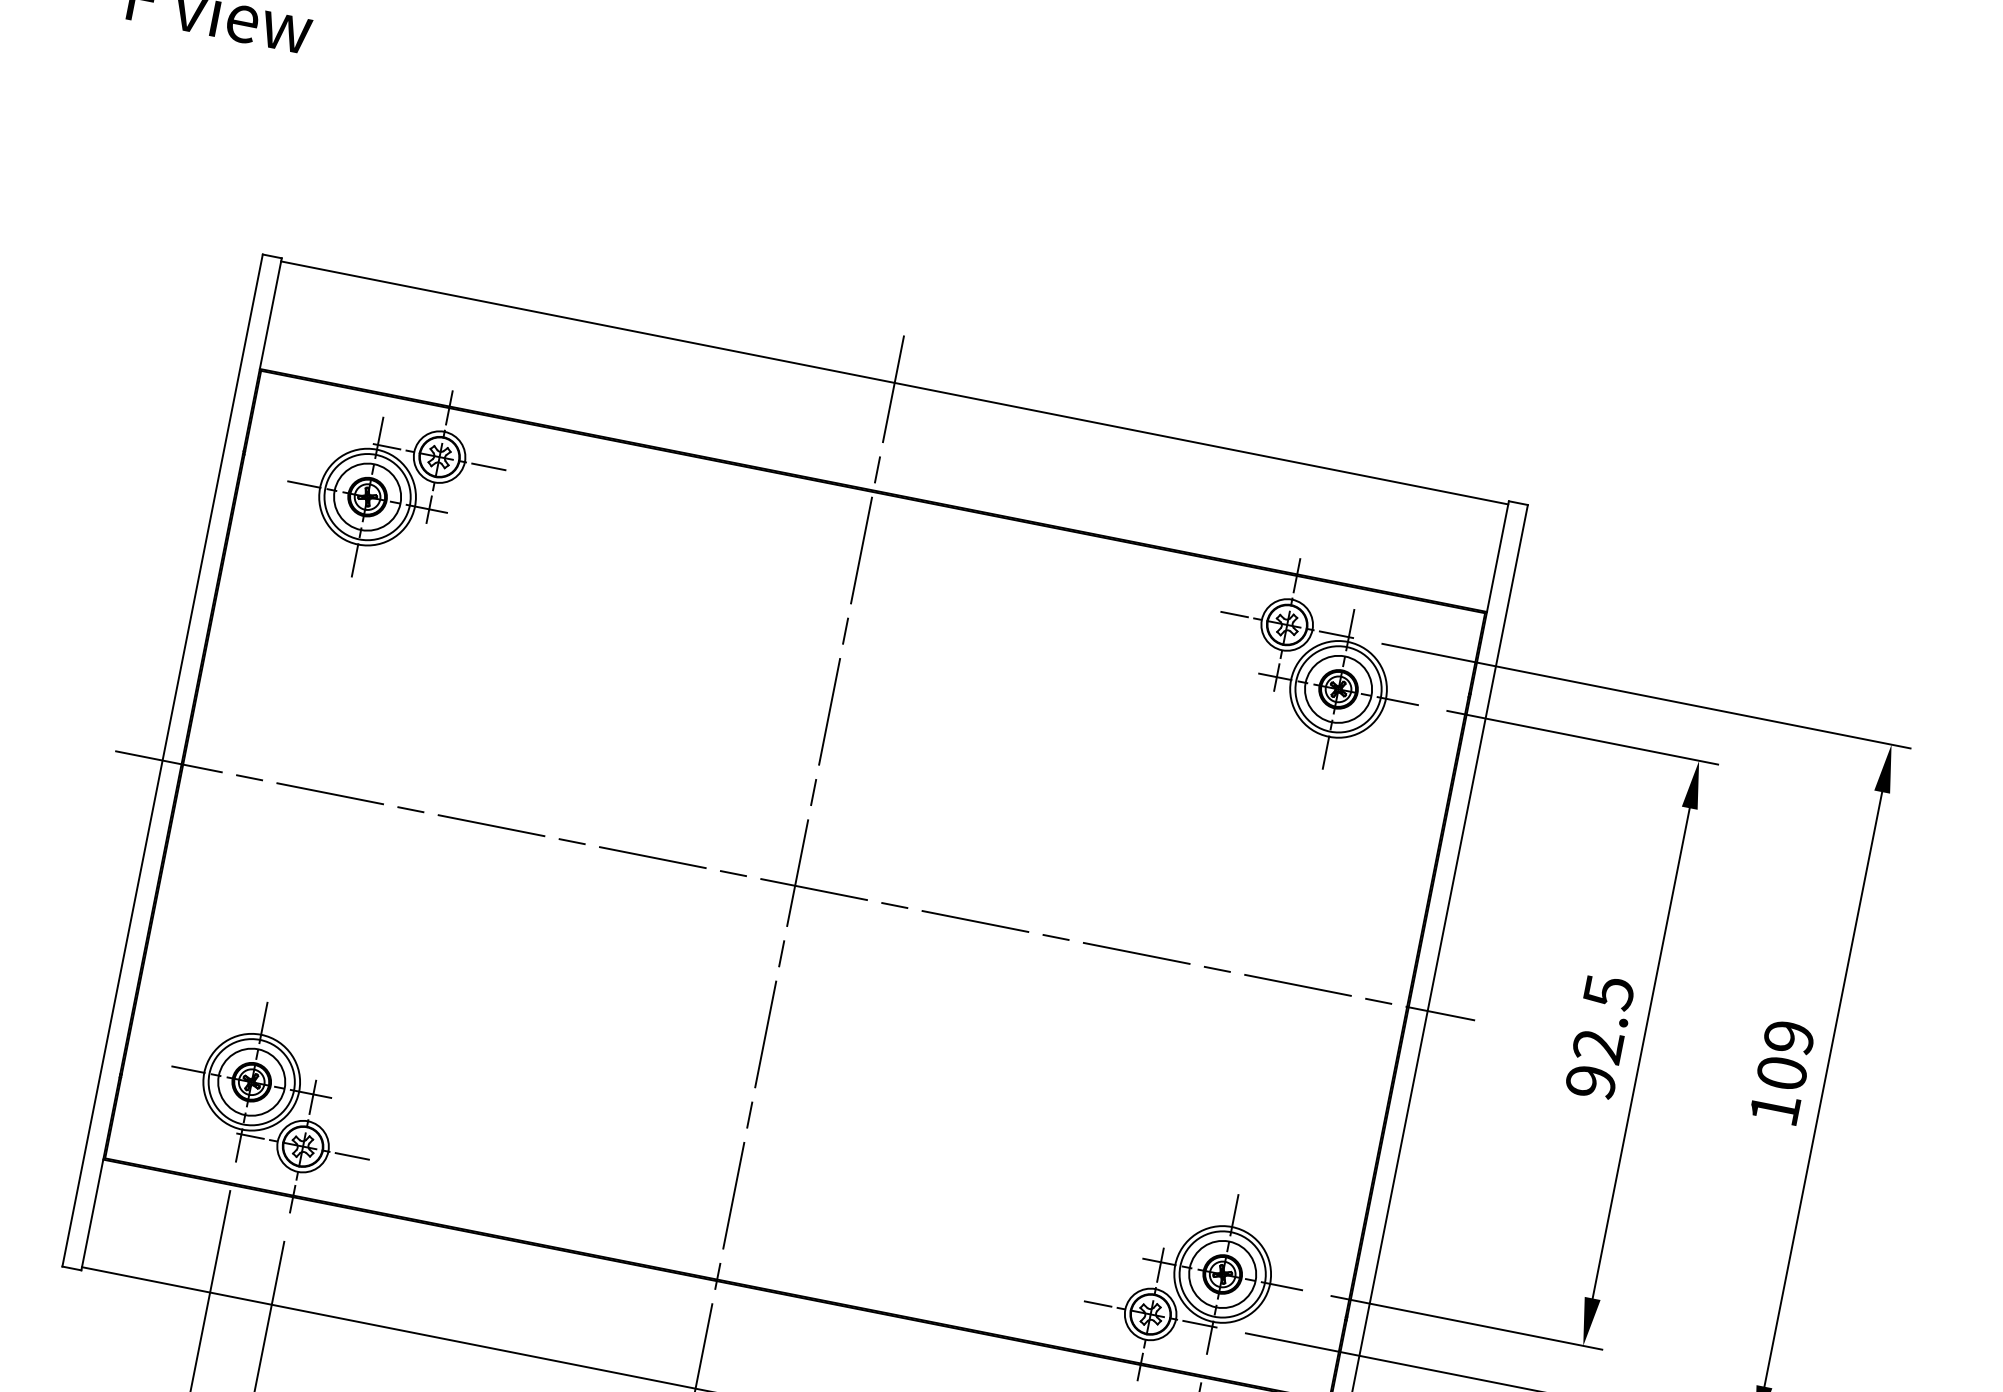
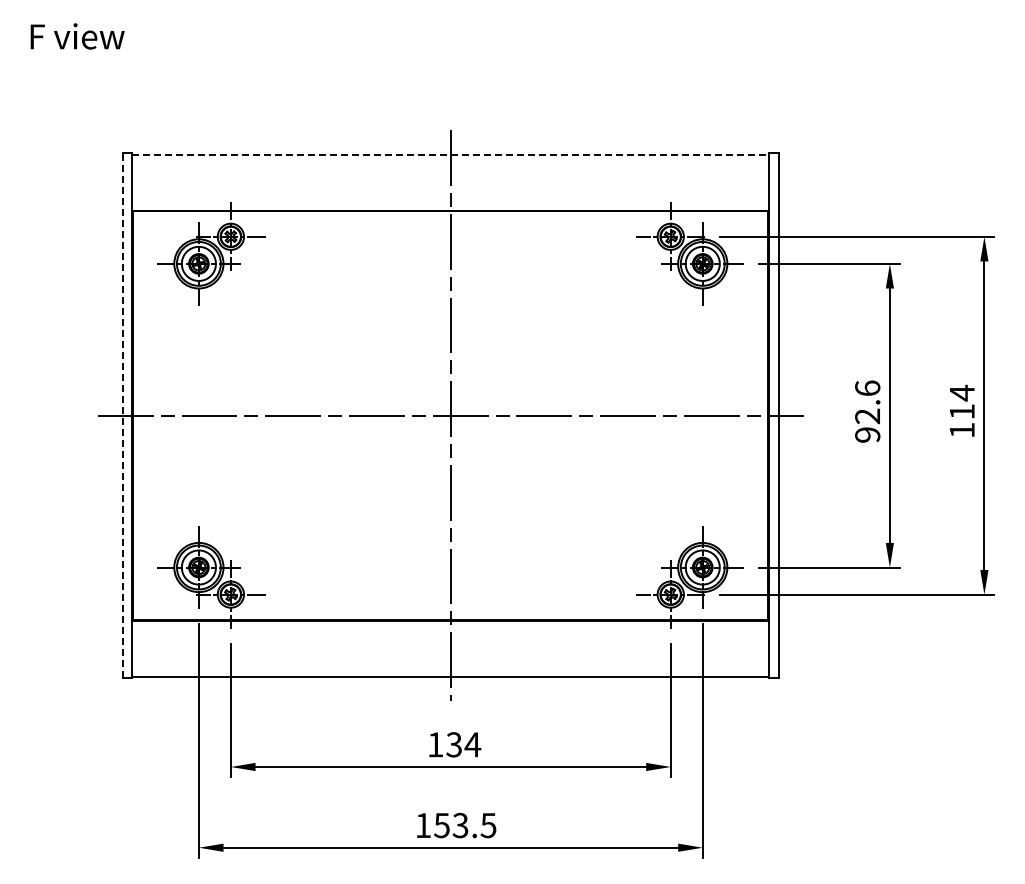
line: (896, 382) -> (451, 154), solid -> dashed
line: (162, 760) -> (122, 415), solid -> dashed
text: (1608, 992) -> (867, 388), 92.5 -> 92.6
text: (1784, 1053) -> (961, 401), 109 -> 114

